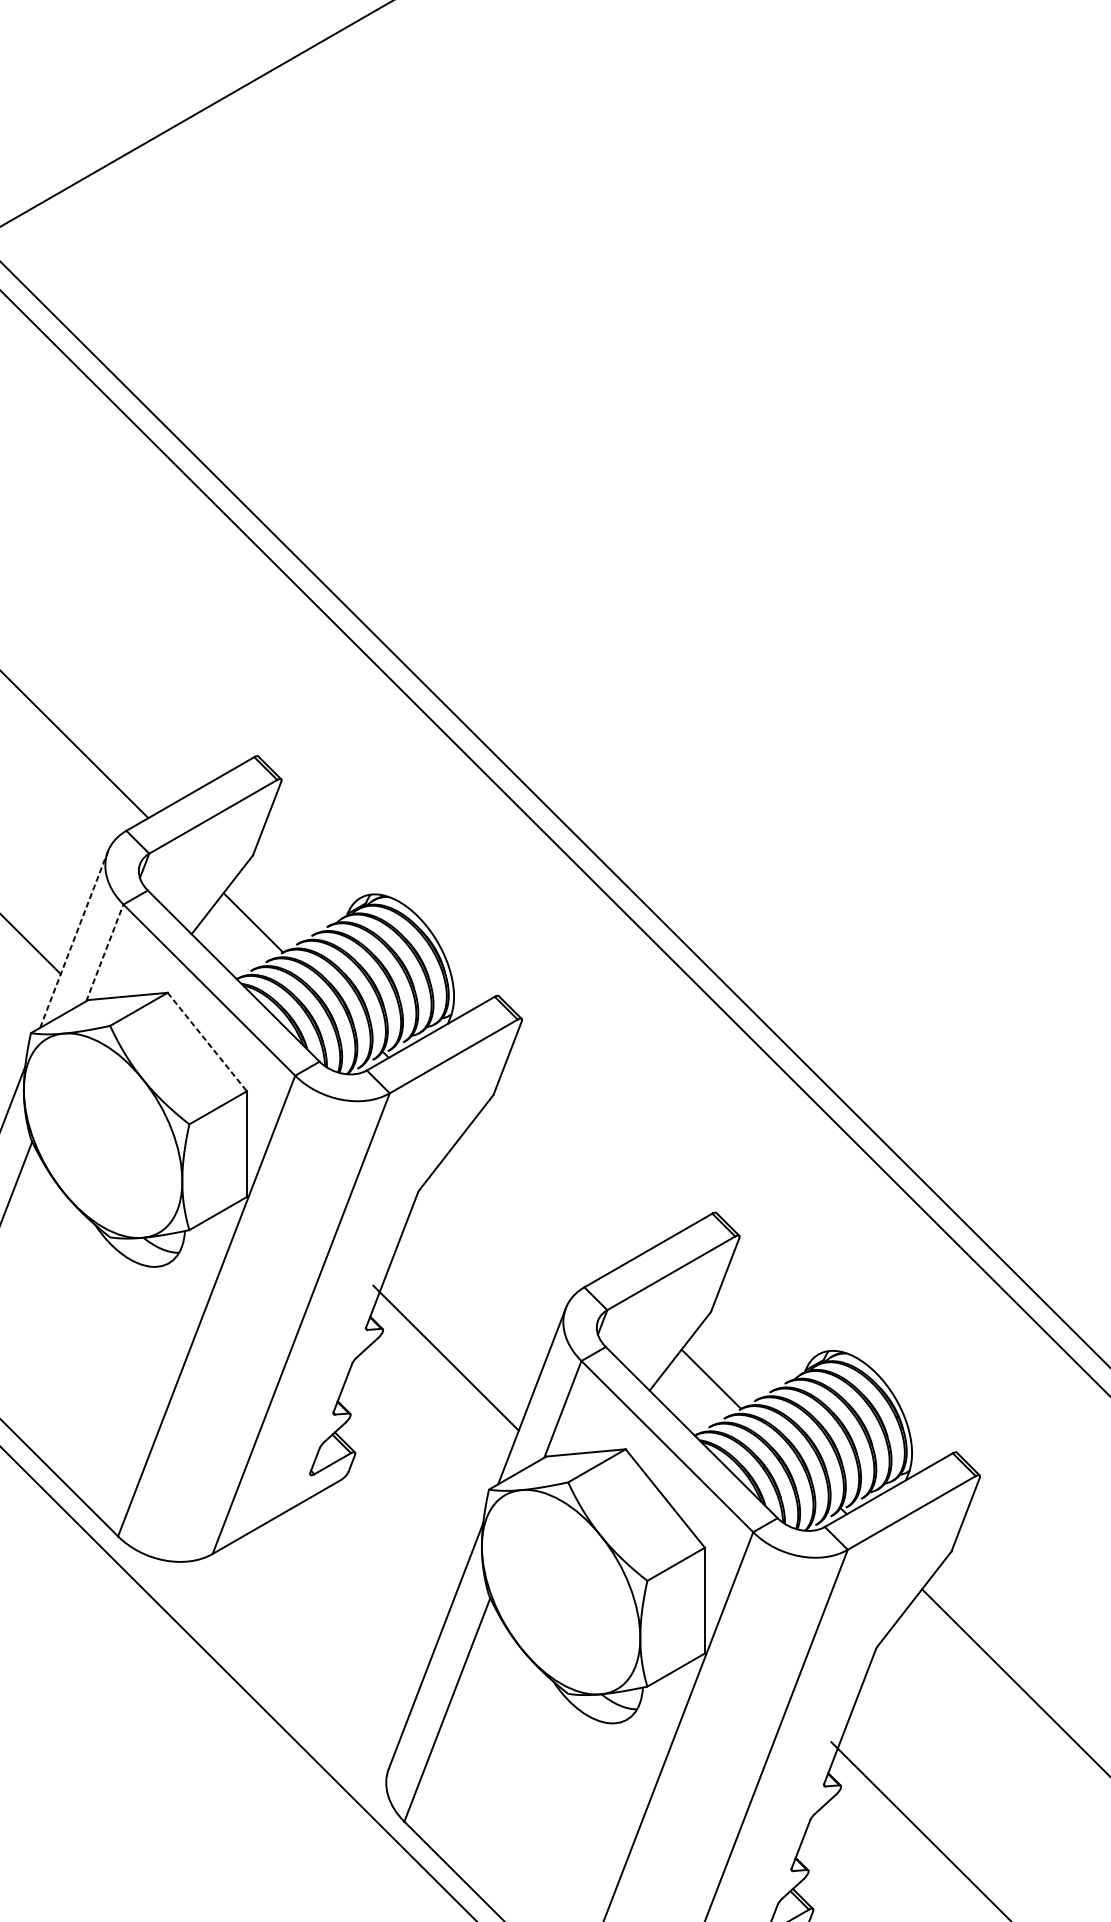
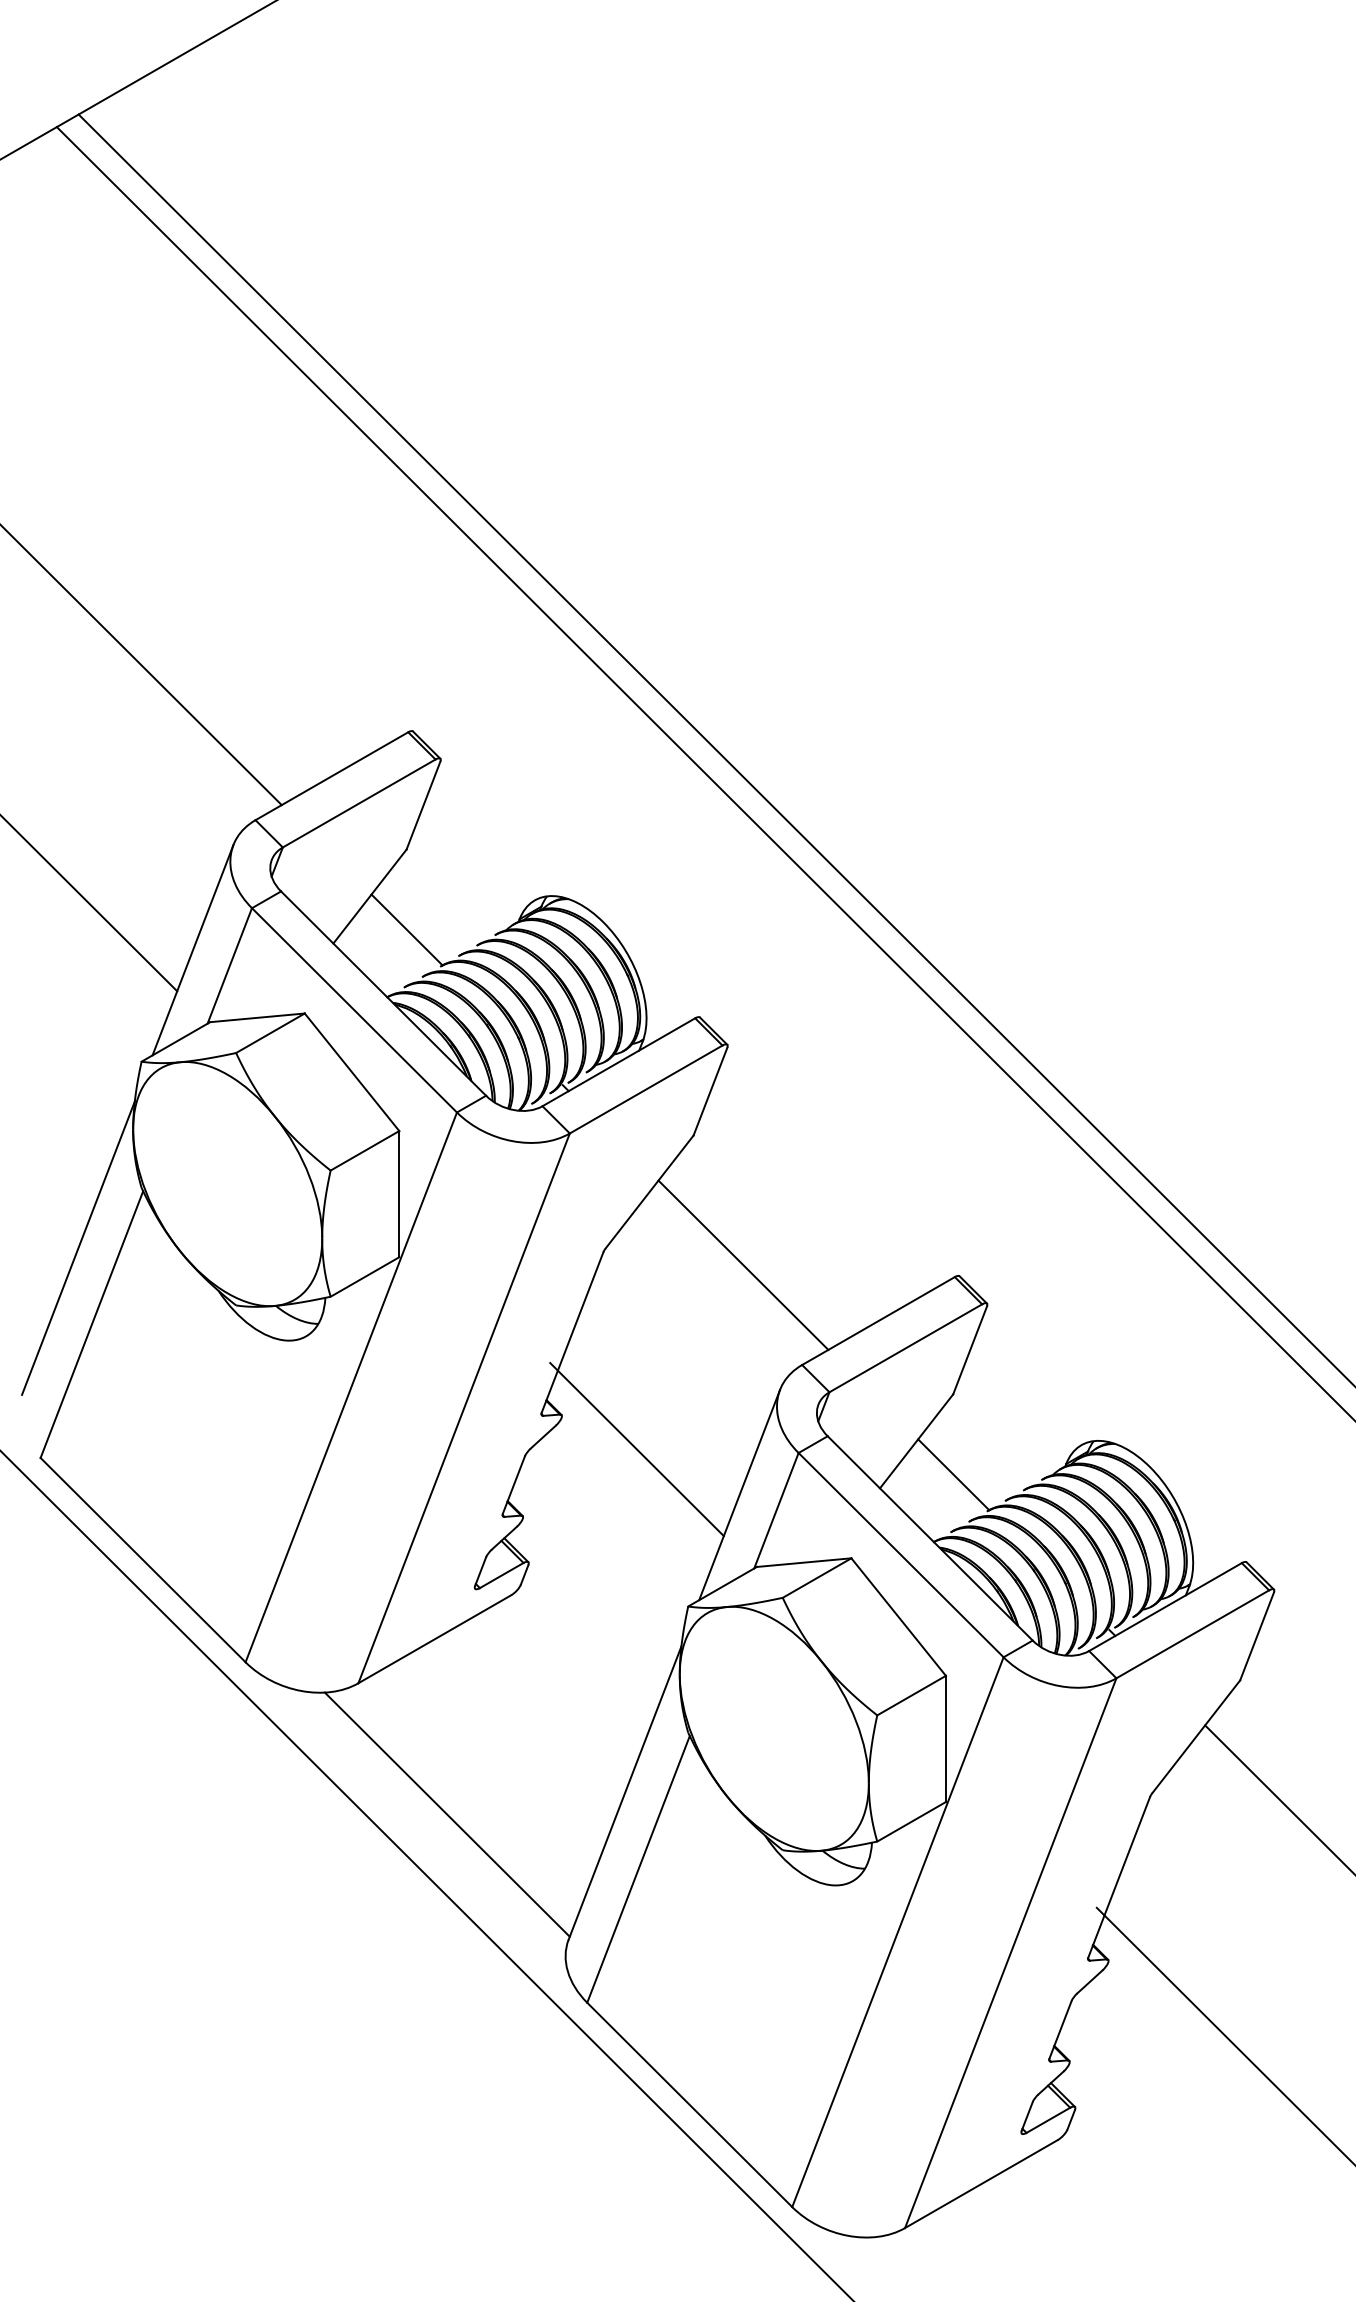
line: (73, 940) -> (192, 950), dashed -> solid
line: (104, 952) -> (229, 965), dashed -> solid
line: (207, 1042) -> (352, 1072), dashed -> solid
line: (535, 1203) -> (743, 1264), added
line: (286, 1663) -> (446, 1814), added

